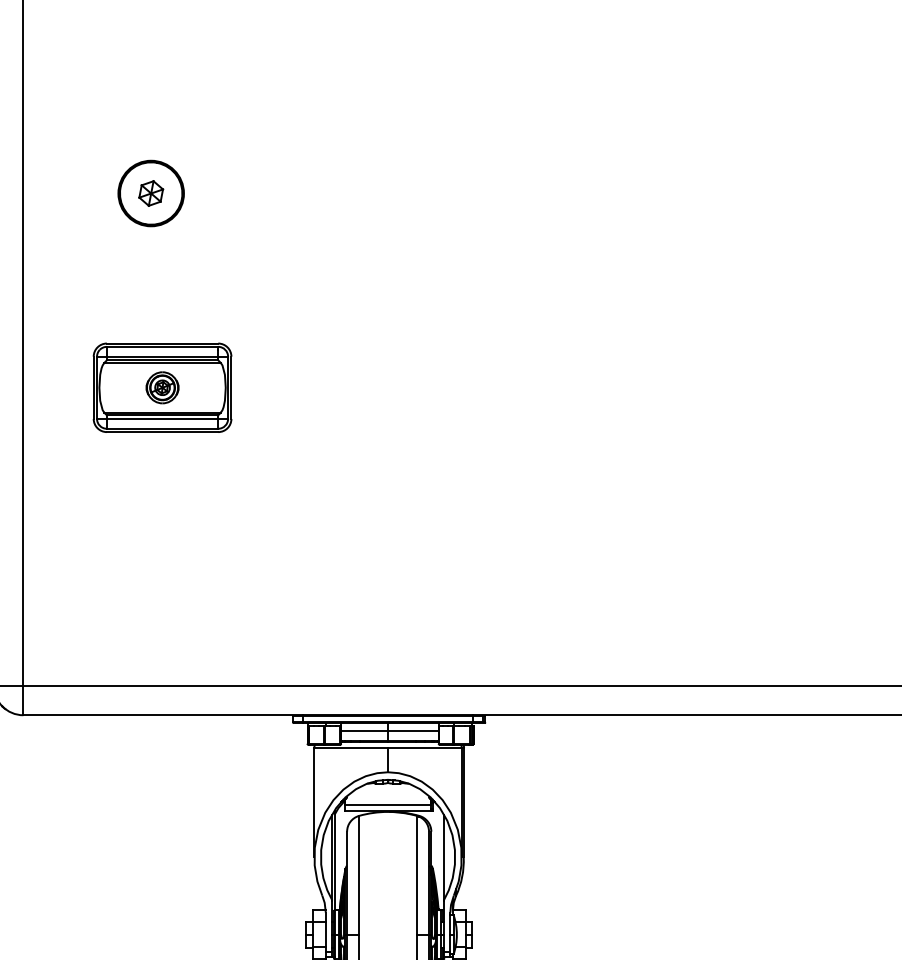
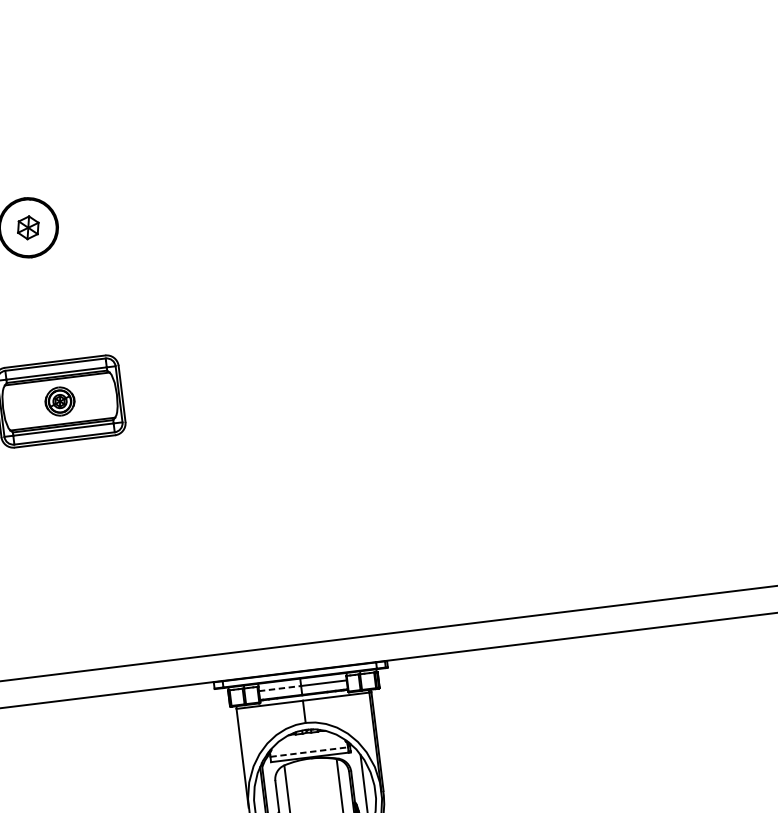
line: (365, 731) -> (280, 688), solid -> dashed
line: (388, 804) -> (309, 751), solid -> dashed

